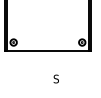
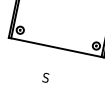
text: (55, 78) -> (45, 77), moved

